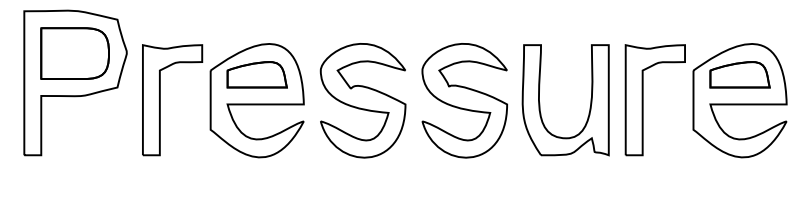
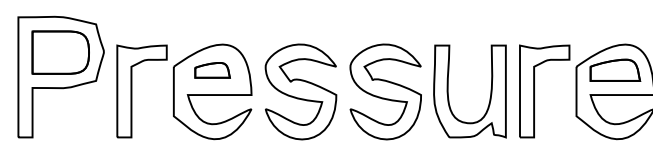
part: (256, 74) -> (212, 70), size x0.7

